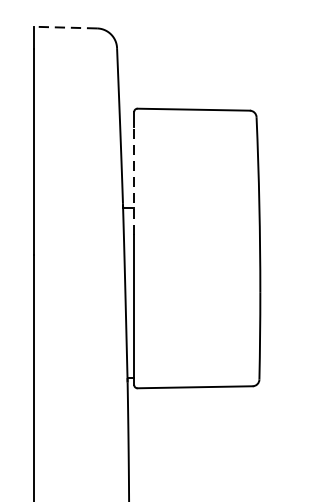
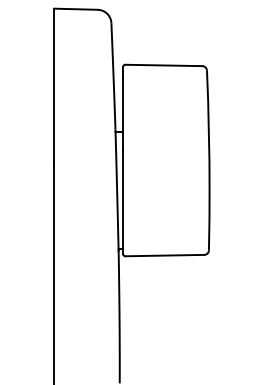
line: (66, 27) -> (76, 9), dashed -> solid
line: (134, 181) -> (123, 114), dashed -> solid

